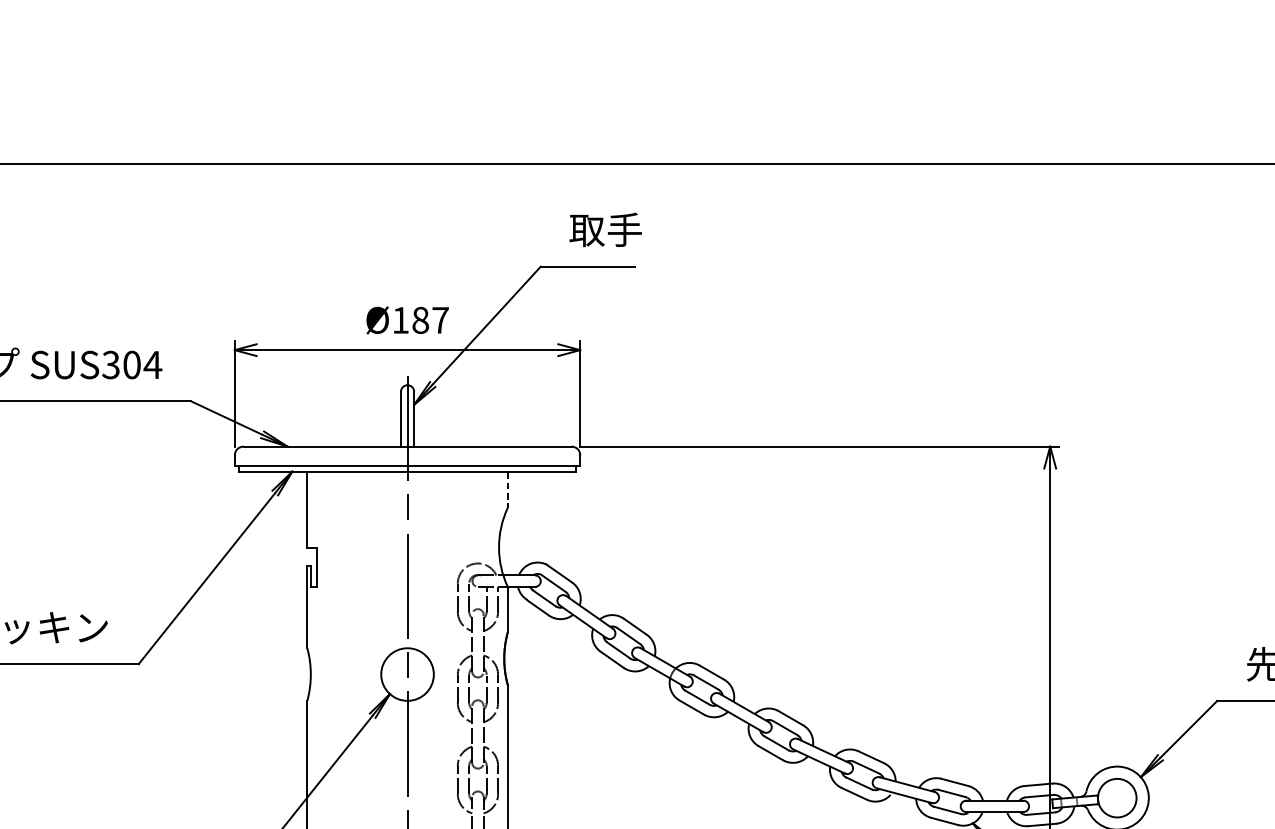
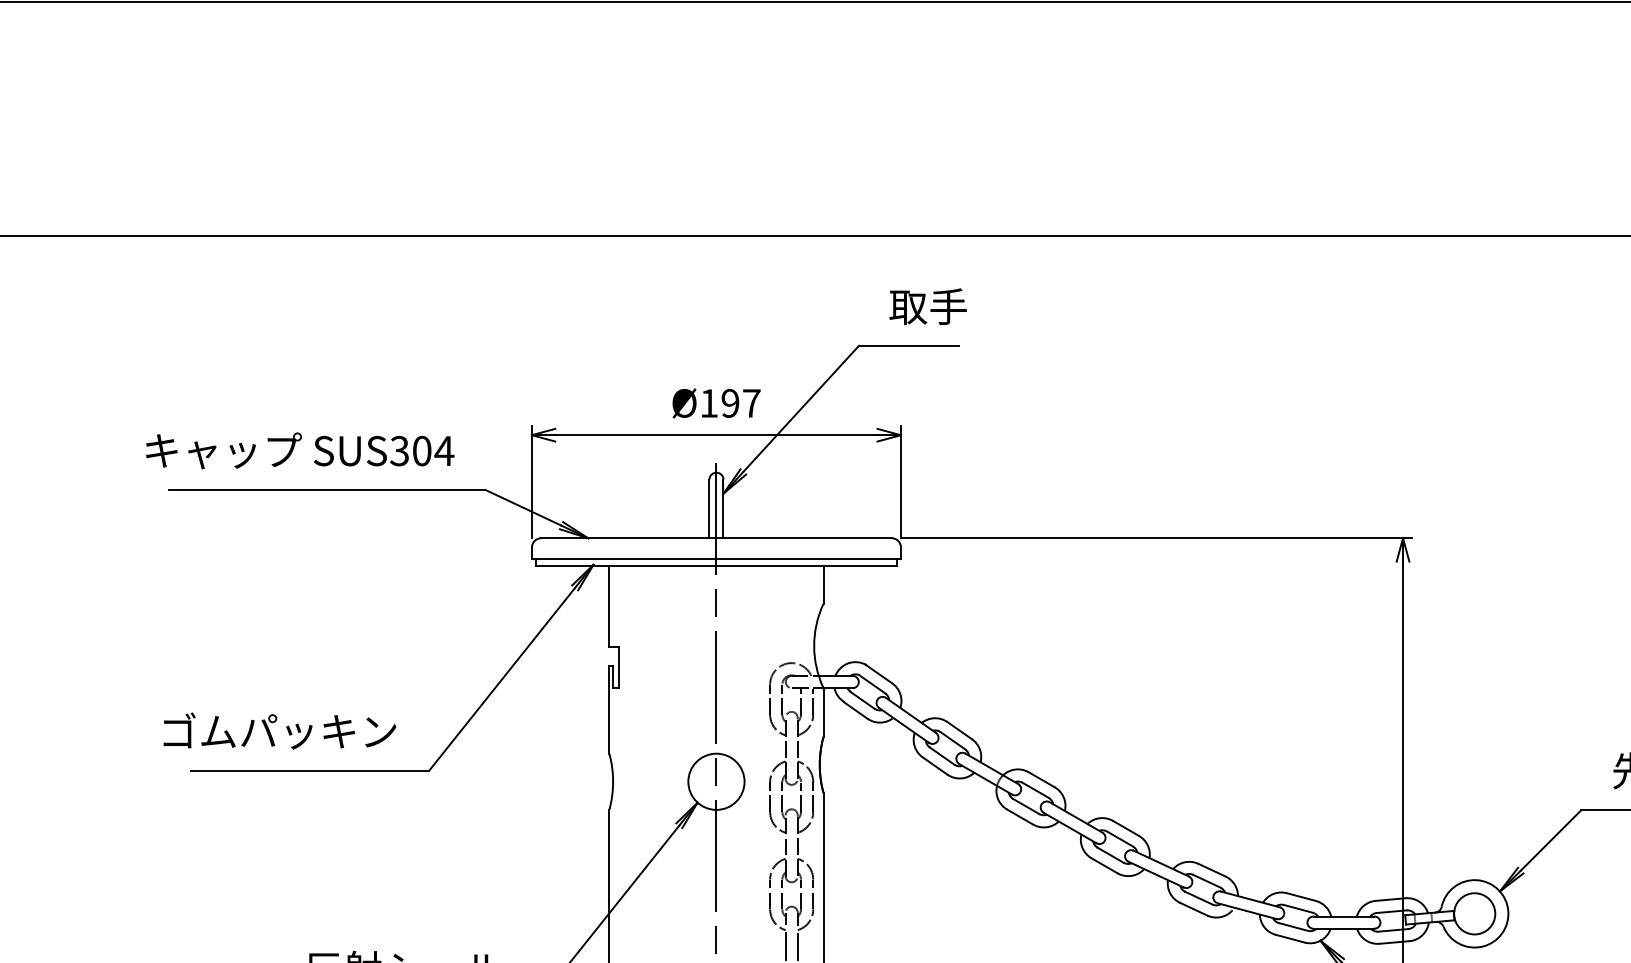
text: (420, 320) -> (730, 403), Ø187 -> Ø197
line: (507, 489) -> (823, 584), dashed -> solid

